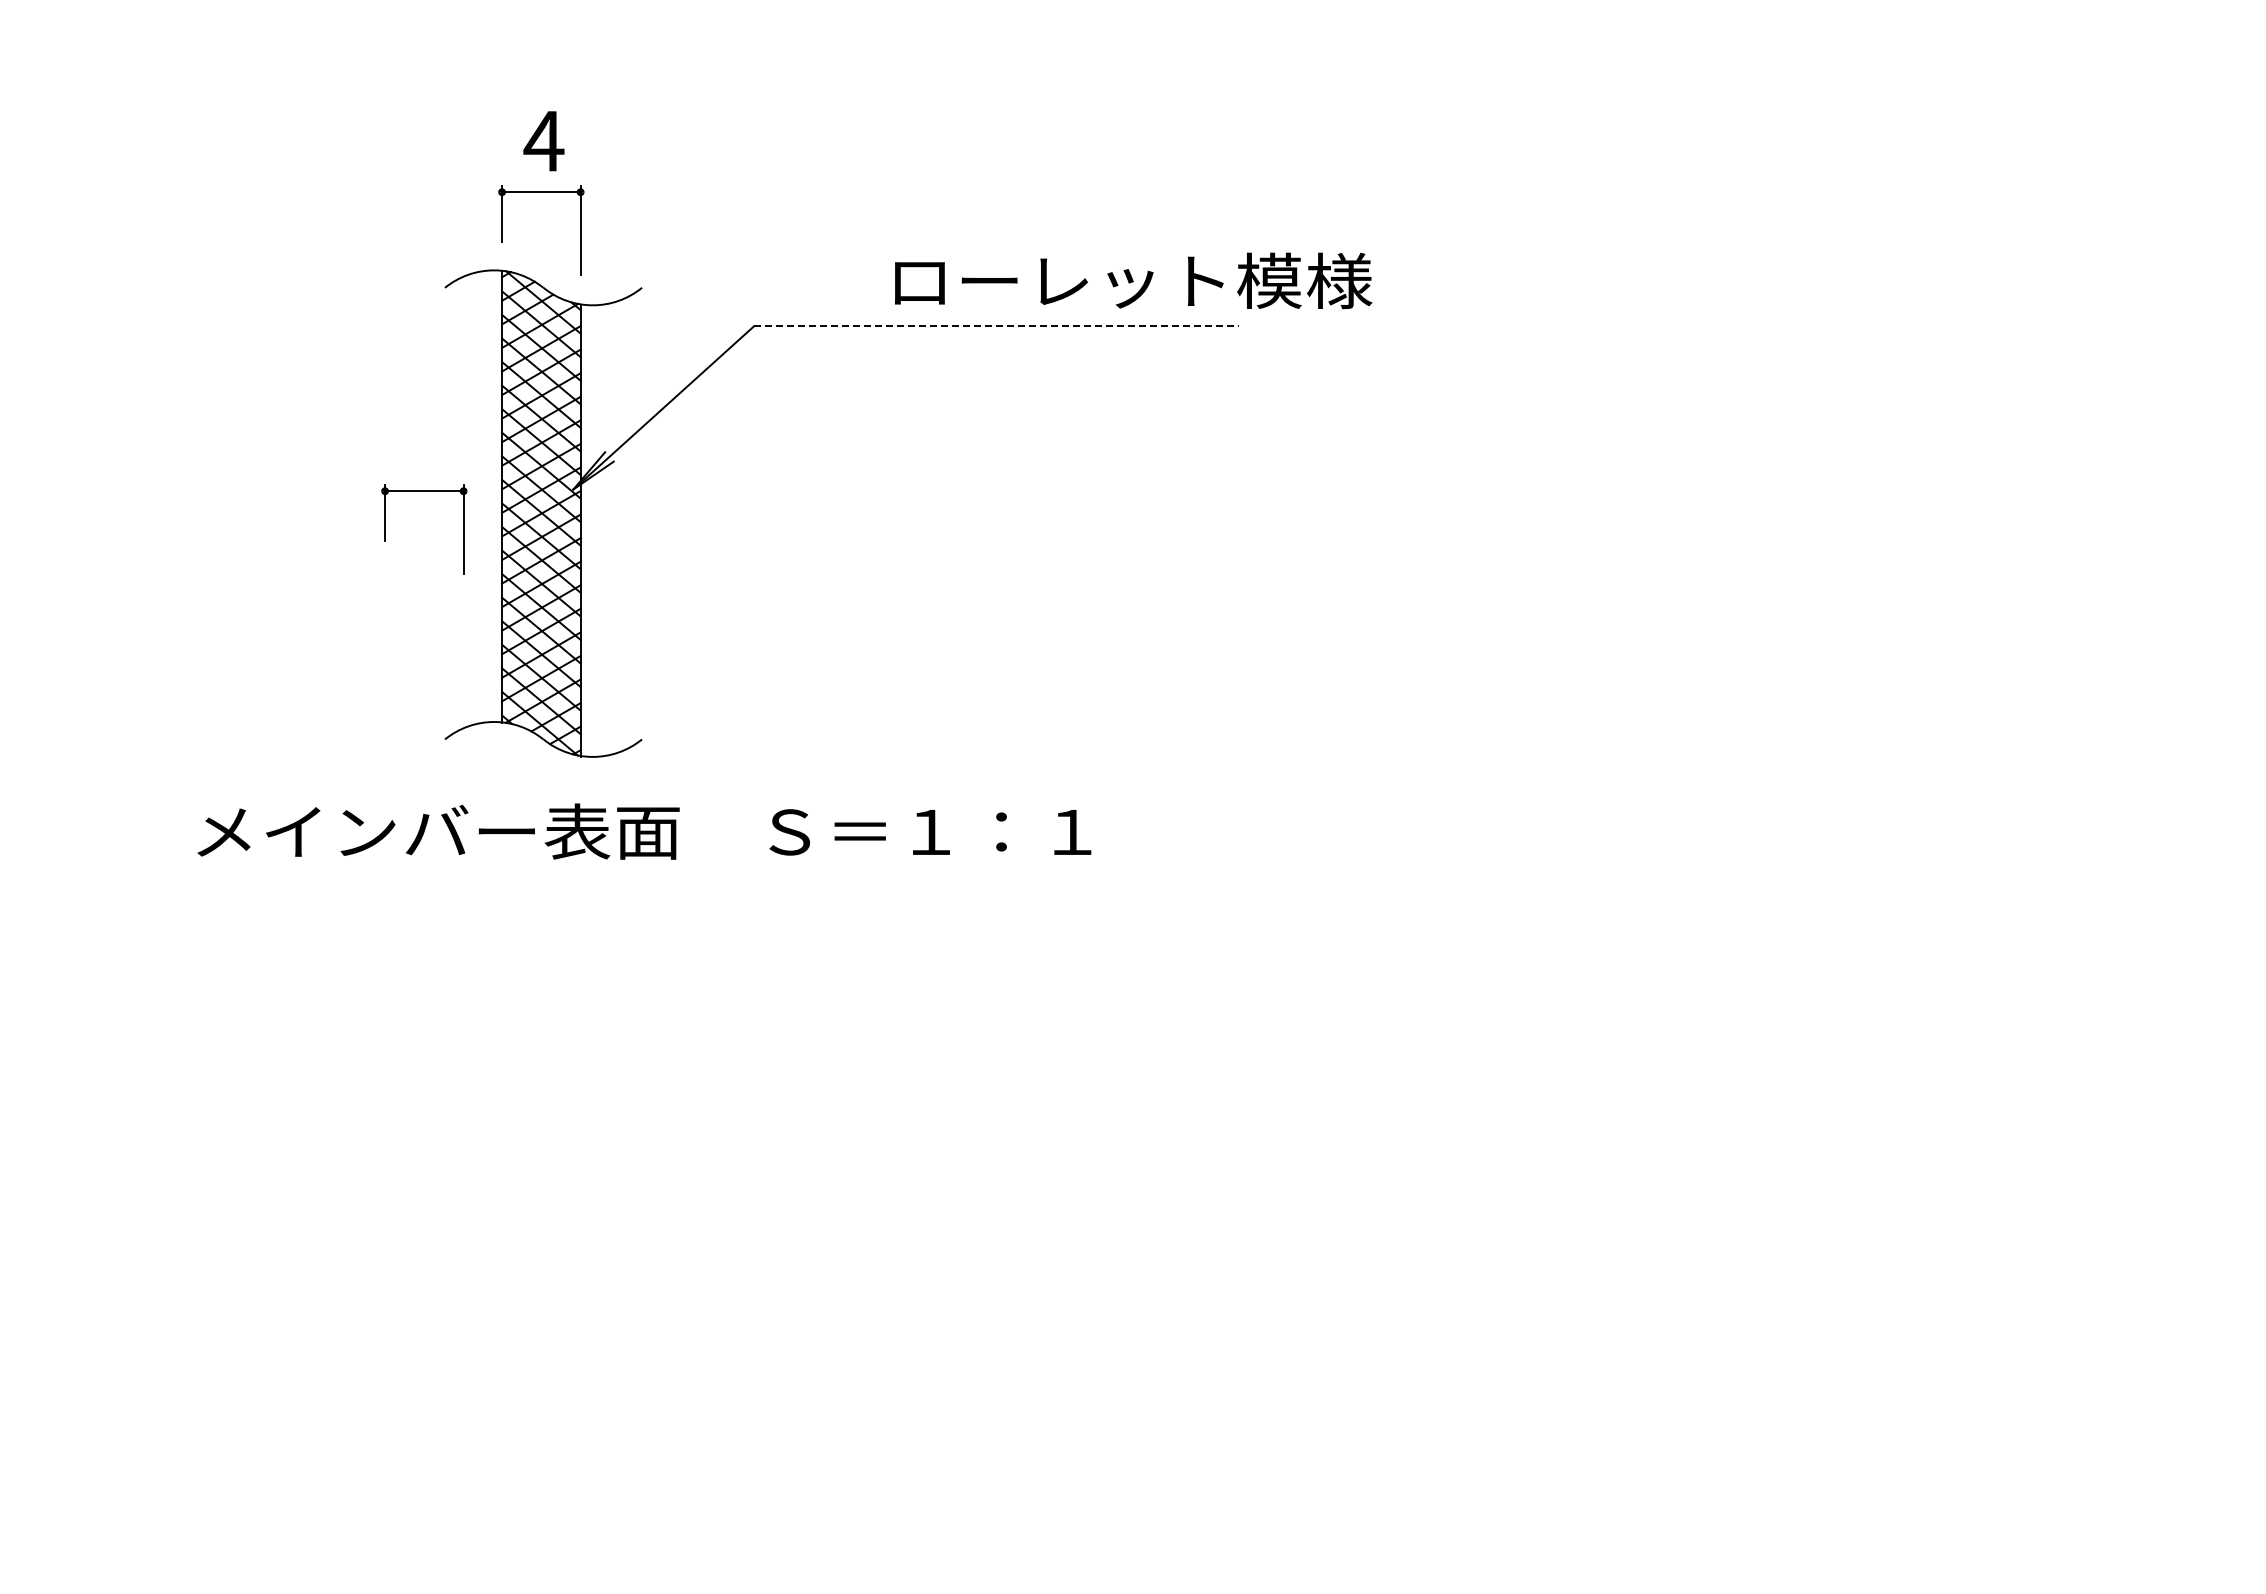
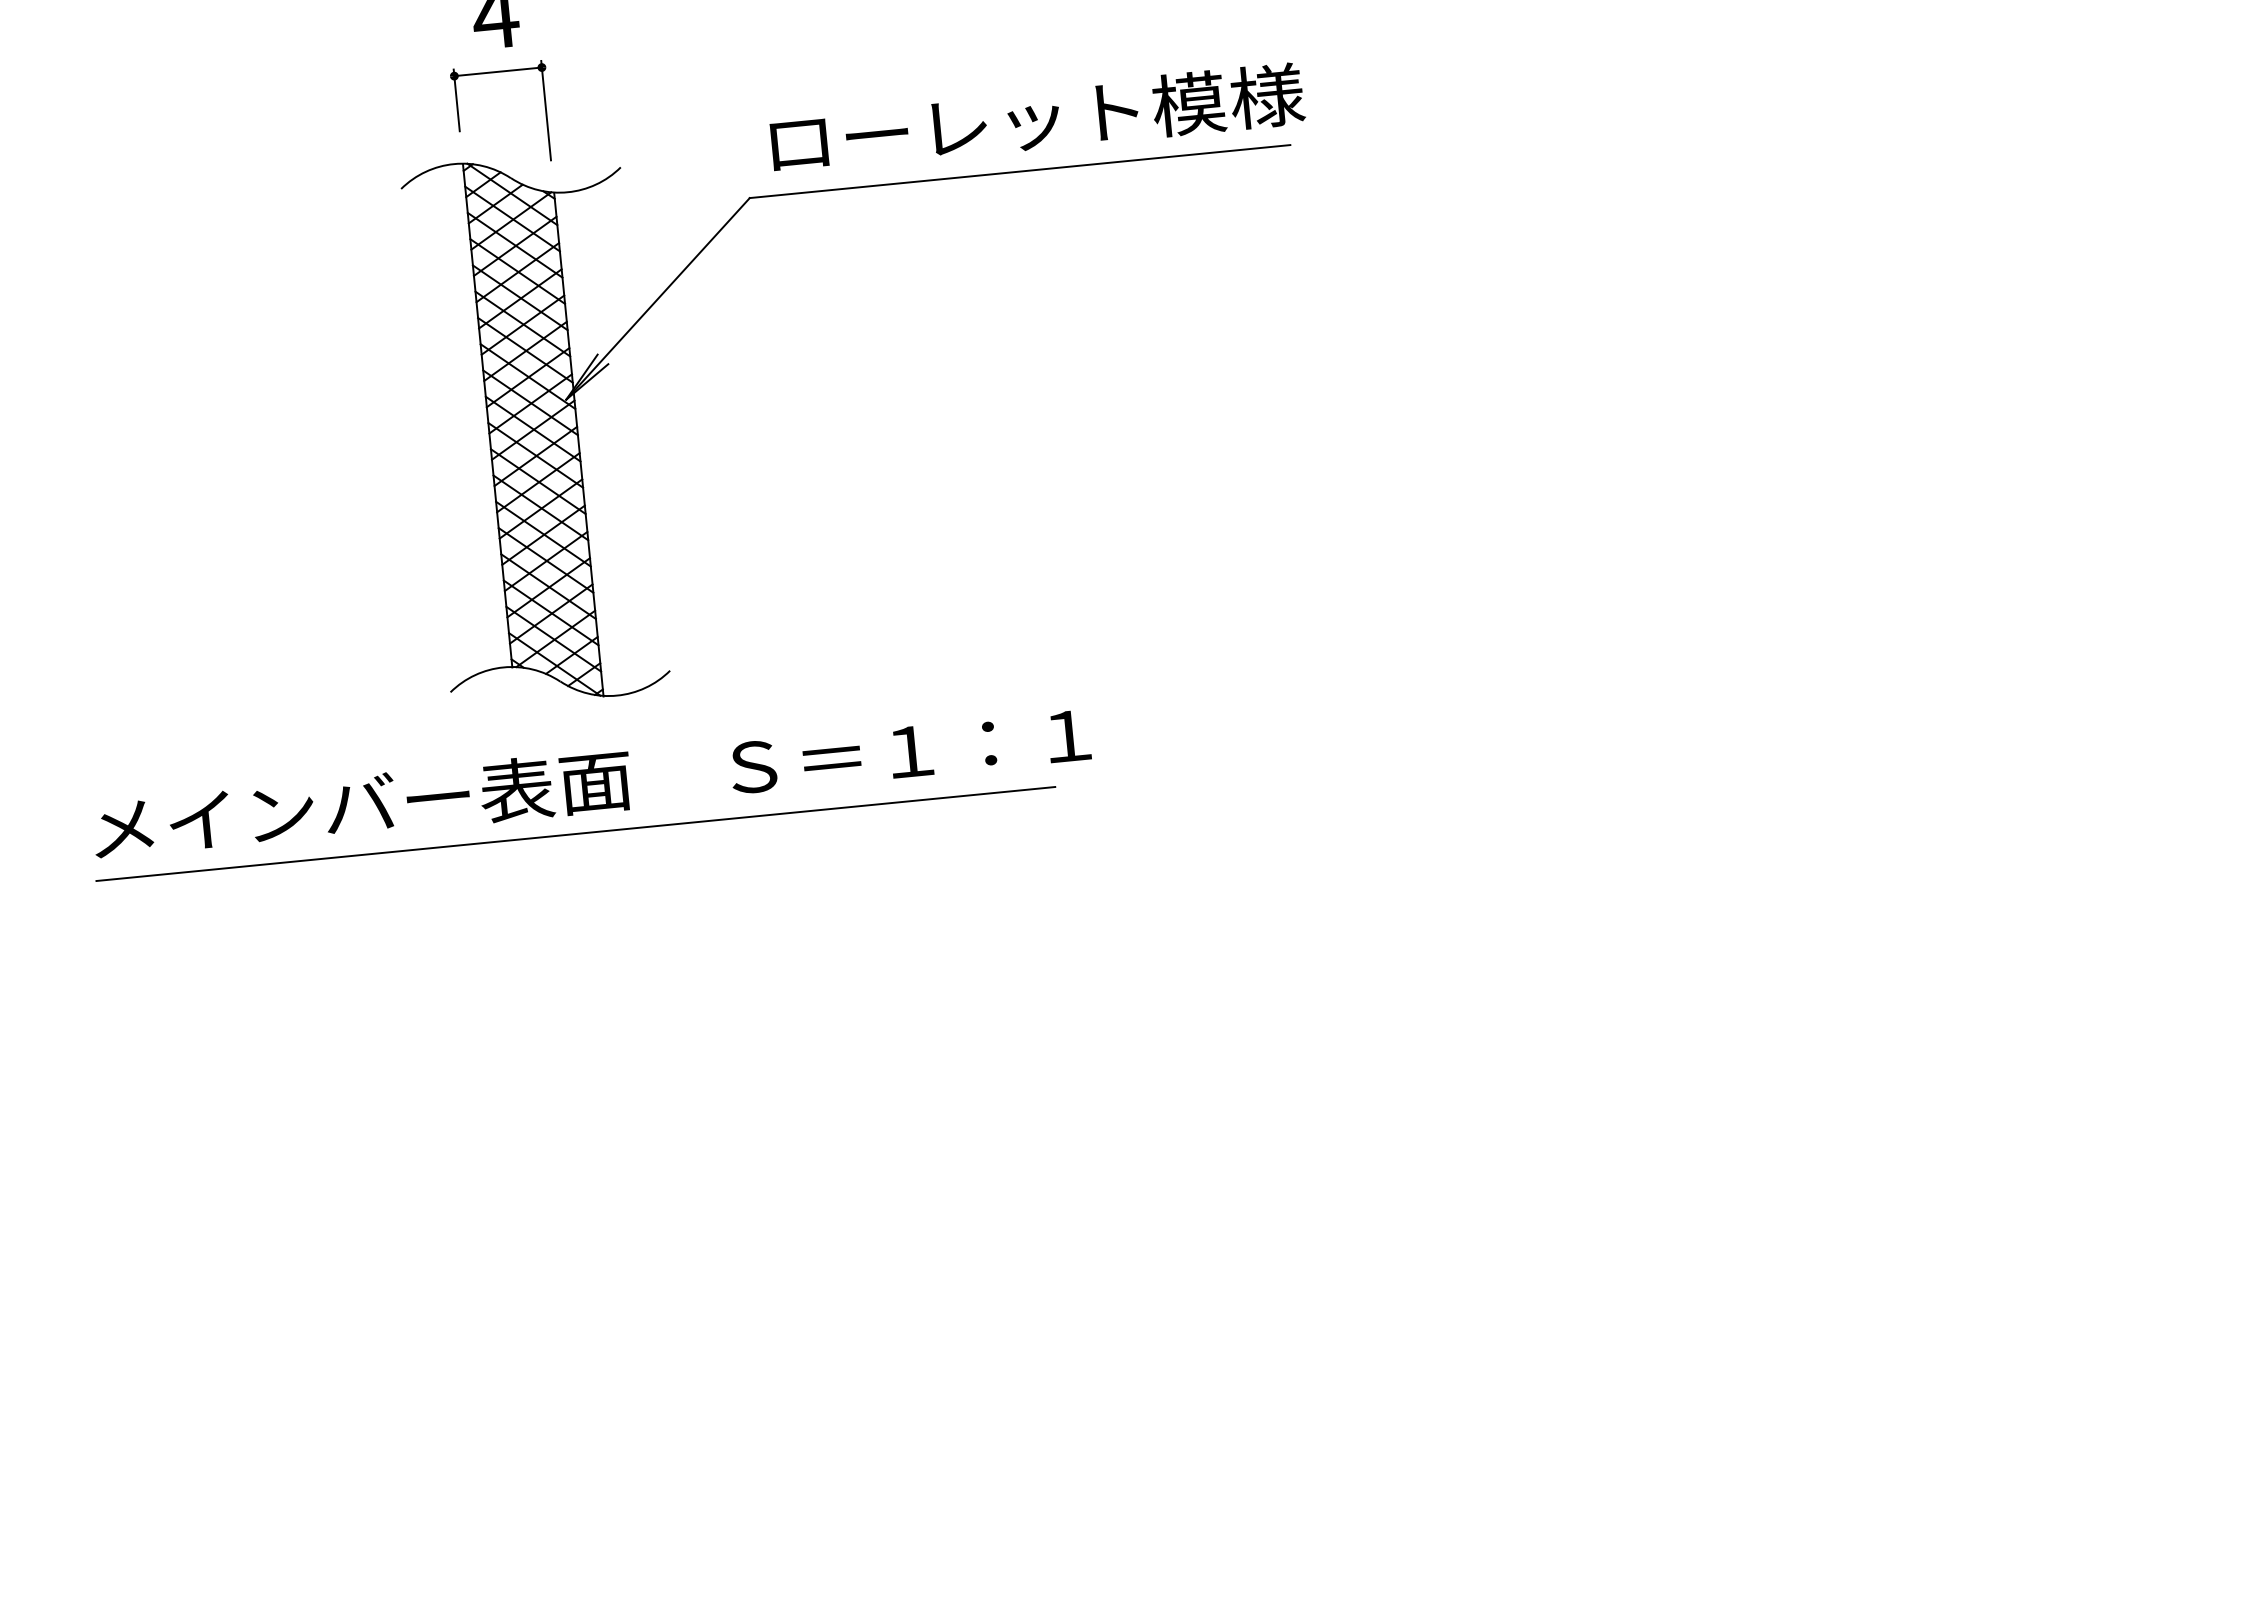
text: (1133, 280) -> (1037, 118), moved
line: (996, 326) -> (1020, 171), dashed -> solid
part: (424, 491) -> (400, 418), removed
text: (644, 831) -> (591, 782), moved
line: (543, 876) -> (575, 834), added

